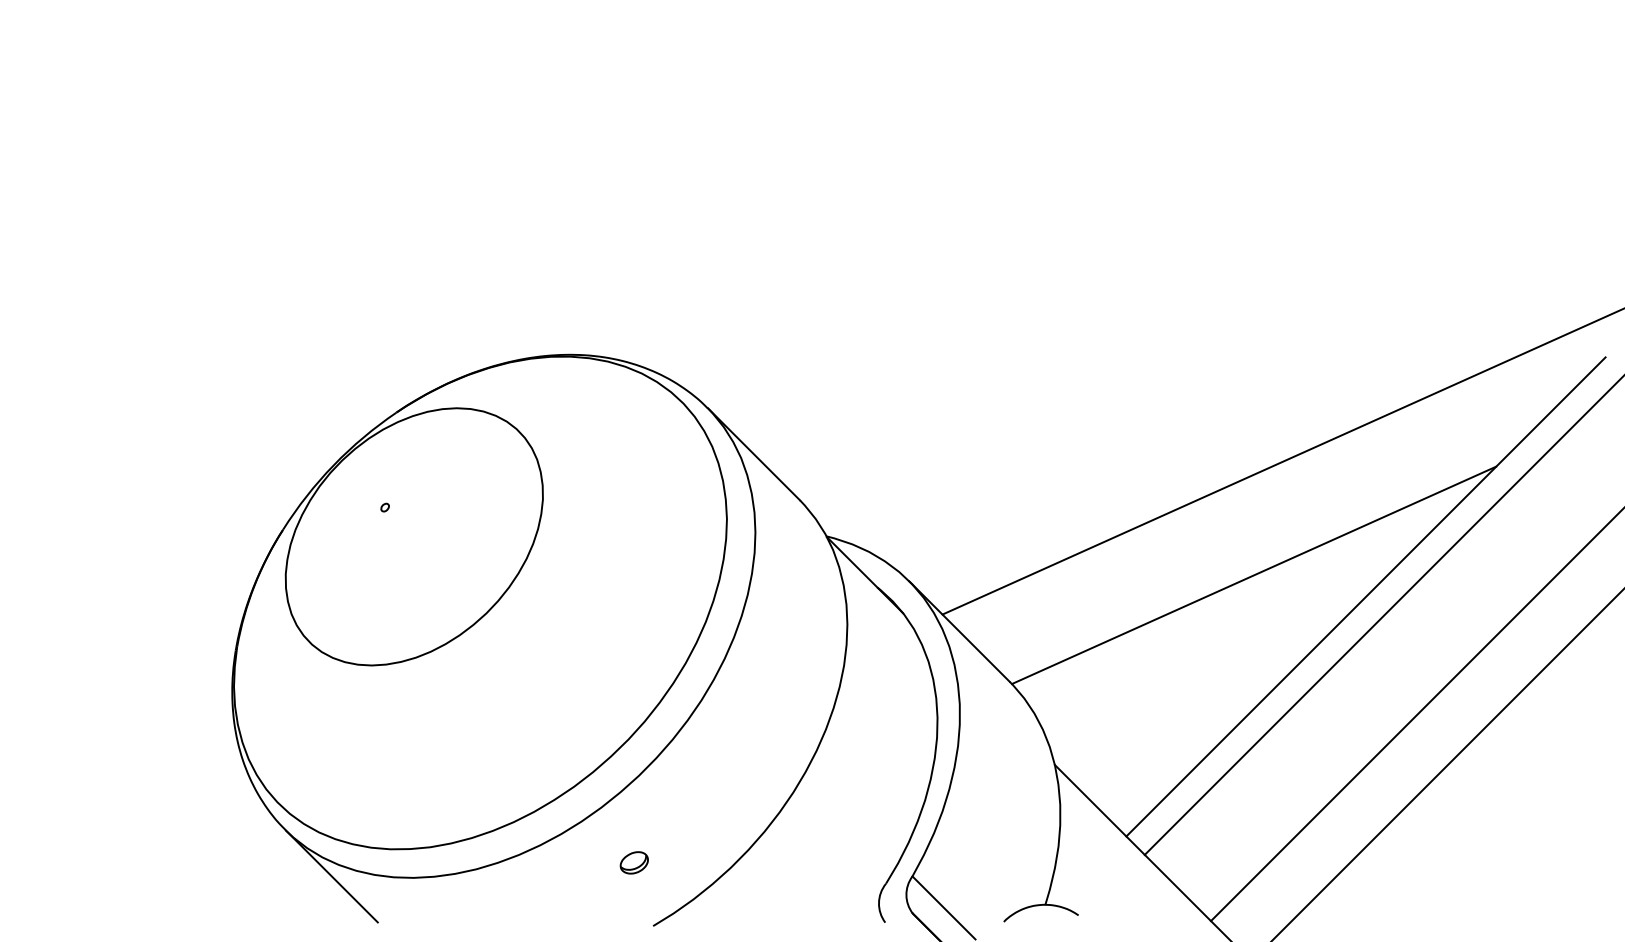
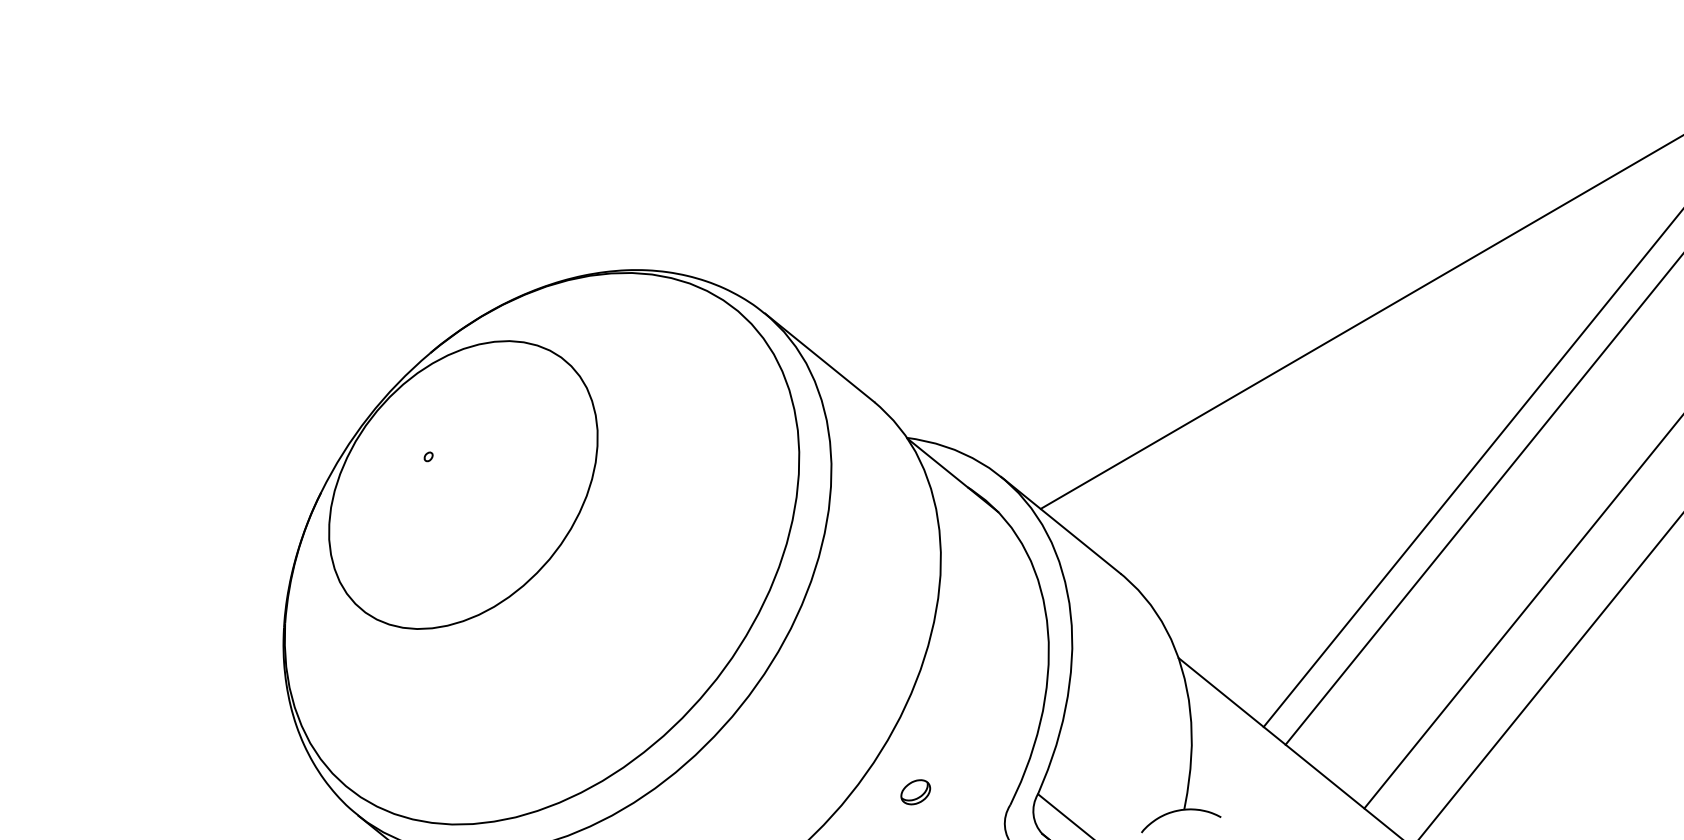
line: (1254, 575) -> (1372, 431), removed
part: (633, 862) -> (914, 791), moved

